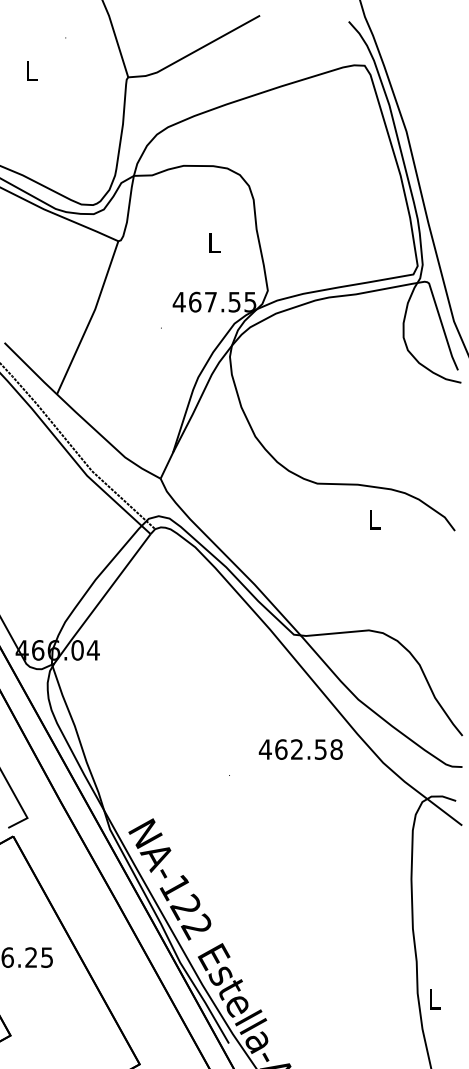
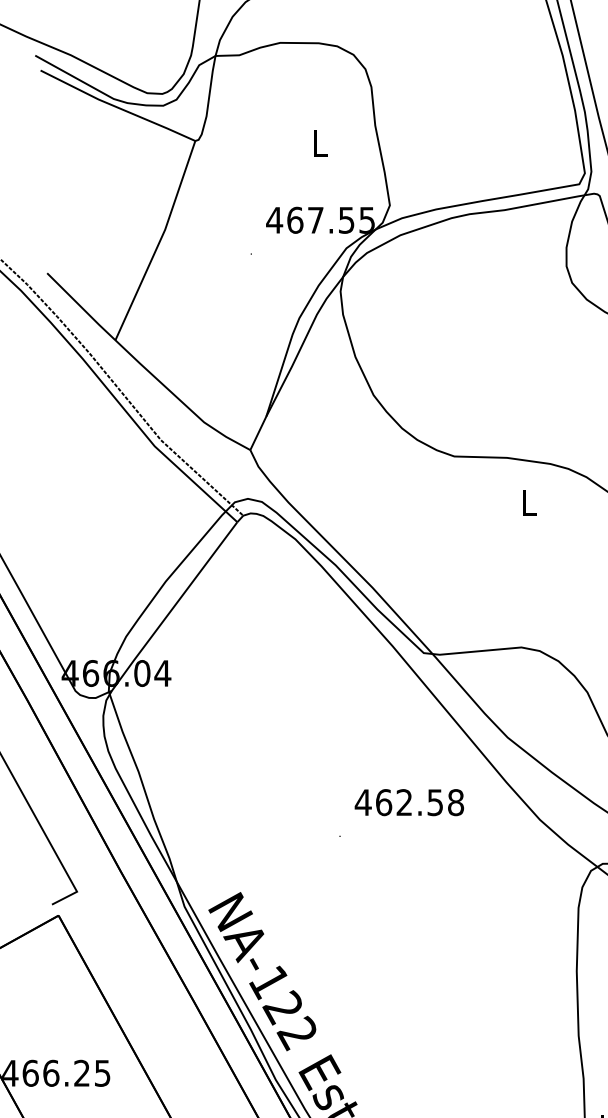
text: (300, 749) -> (408, 802), moved

